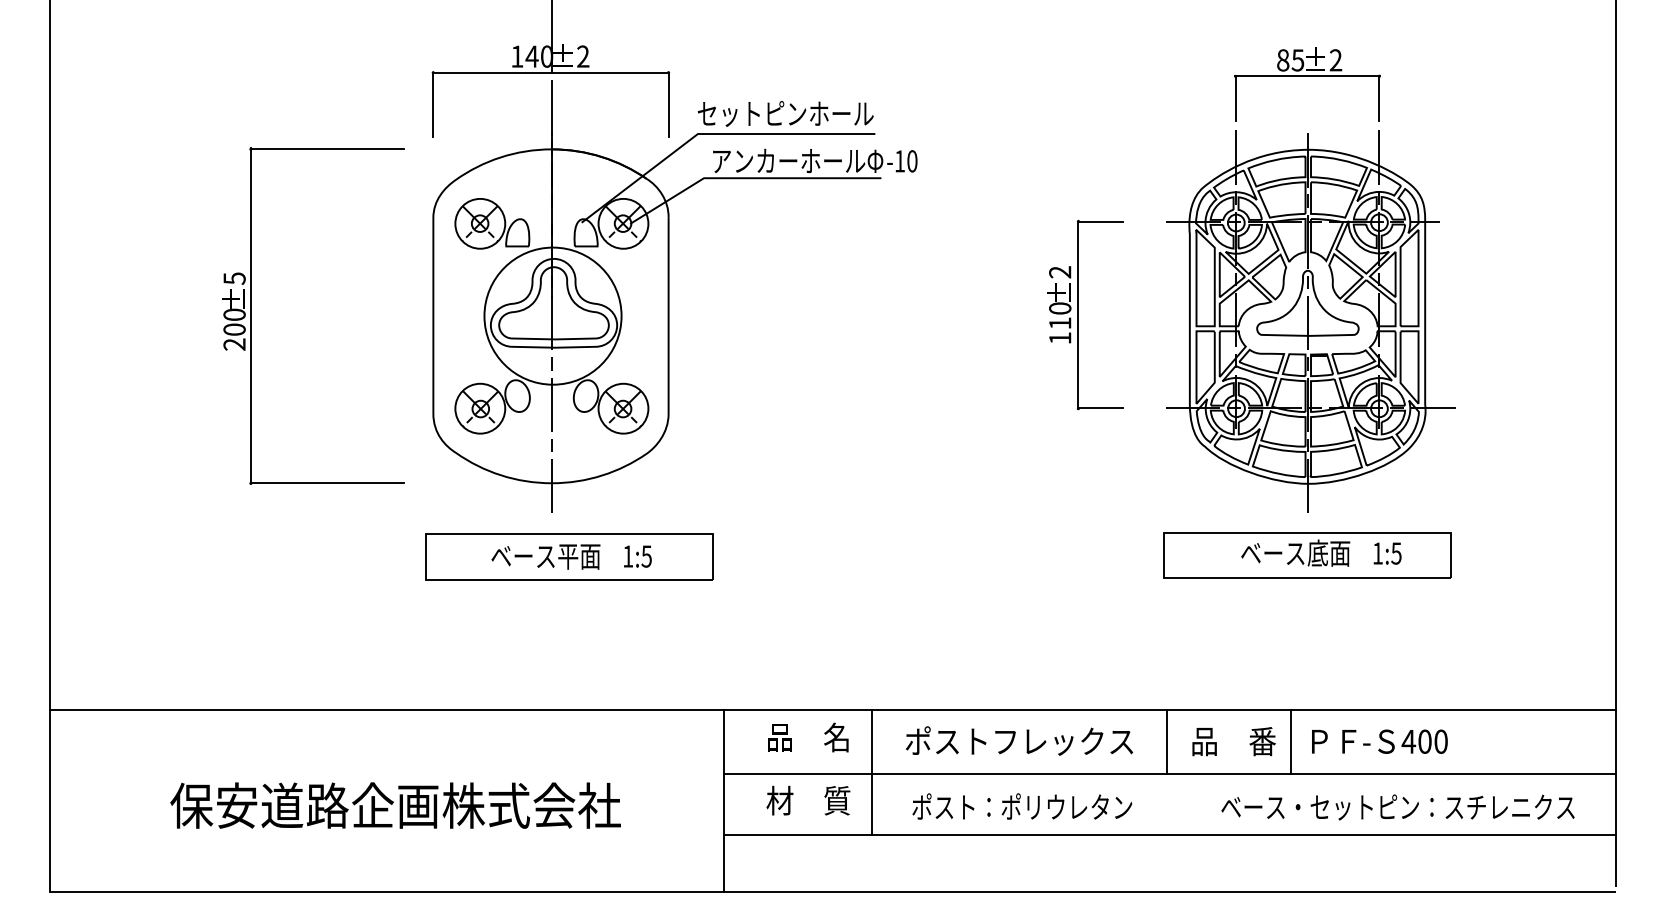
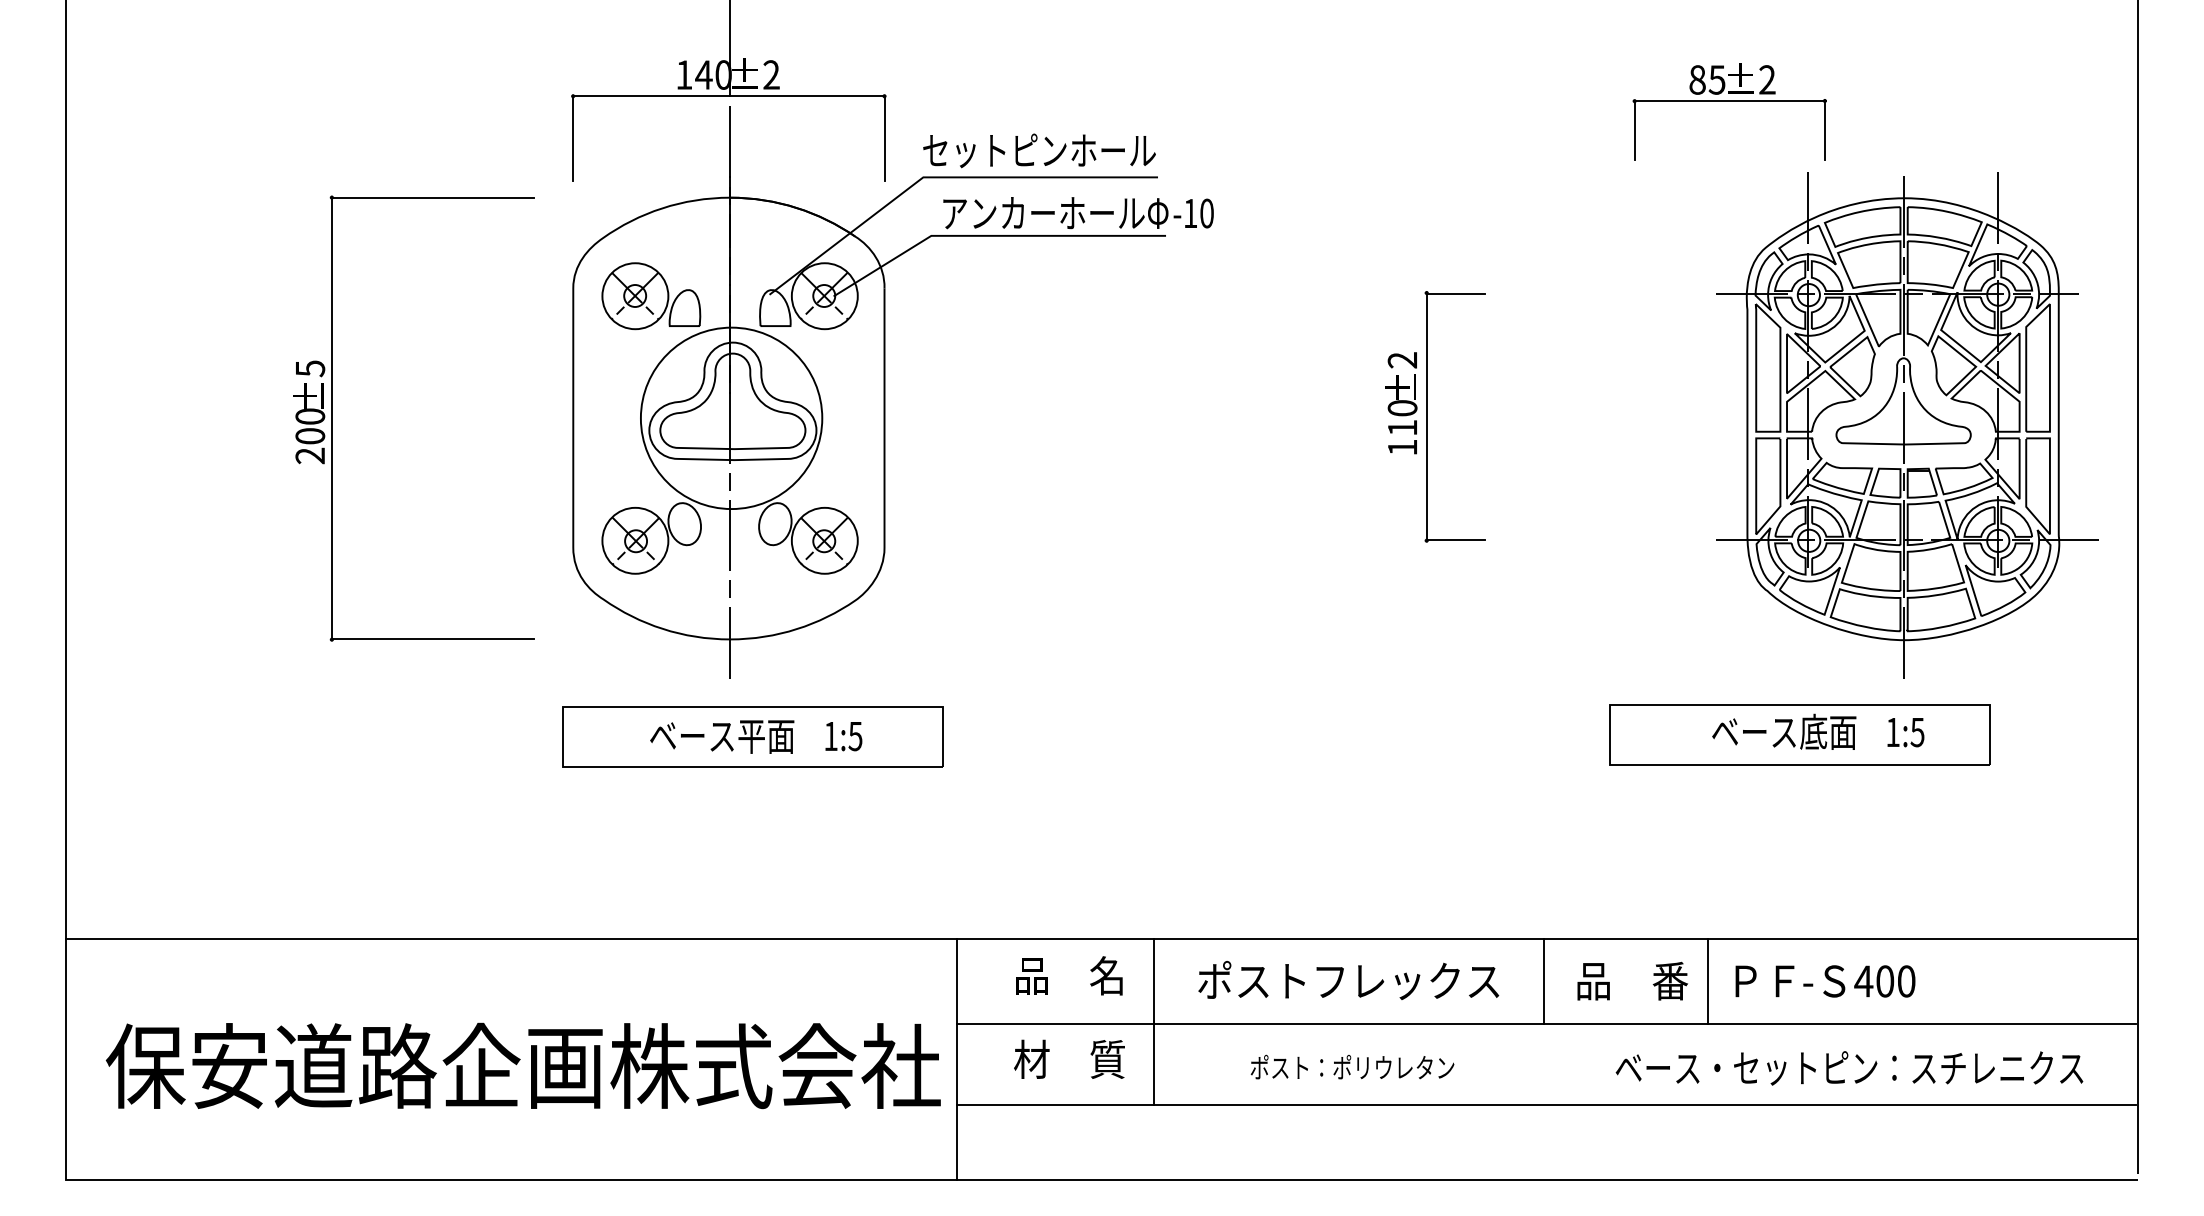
part: (1310, 321) -> (1907, 425), moved
part: (1307, 555) -> (1799, 735), moved
part: (395, 805) -> (523, 1065), size x1.4
part: (1022, 806) -> (1352, 1067), size x0.7

